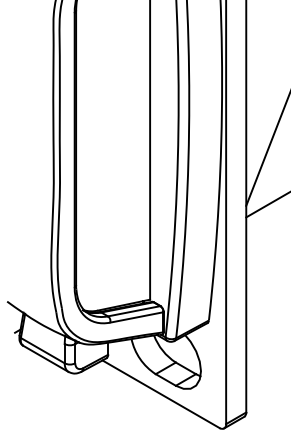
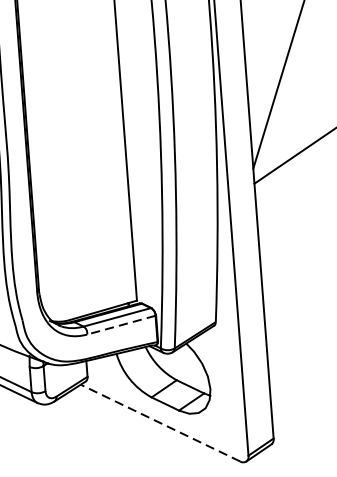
line: (136, 317) -> (120, 325), solid -> dashed
line: (160, 394) -> (159, 423), solid -> dashed

